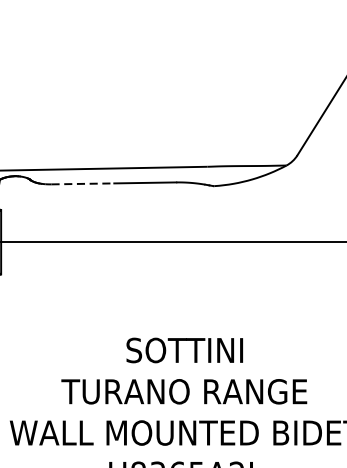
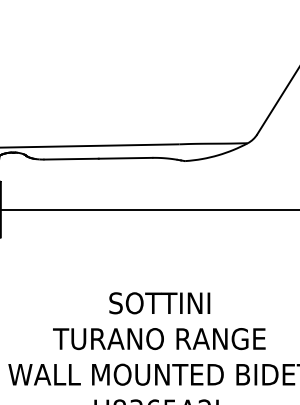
line: (83, 184) -> (72, 159), dashed -> solid

